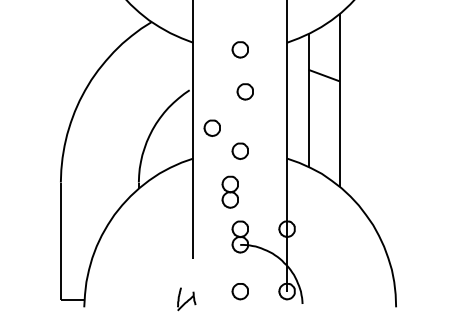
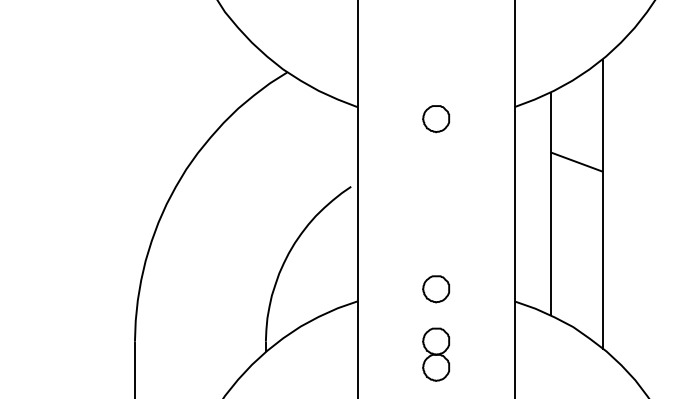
part: (244, 91) -> (443, 188), removed
part: (211, 127) -> (387, 249), removed
part: (229, 191) -> (434, 353), moved

